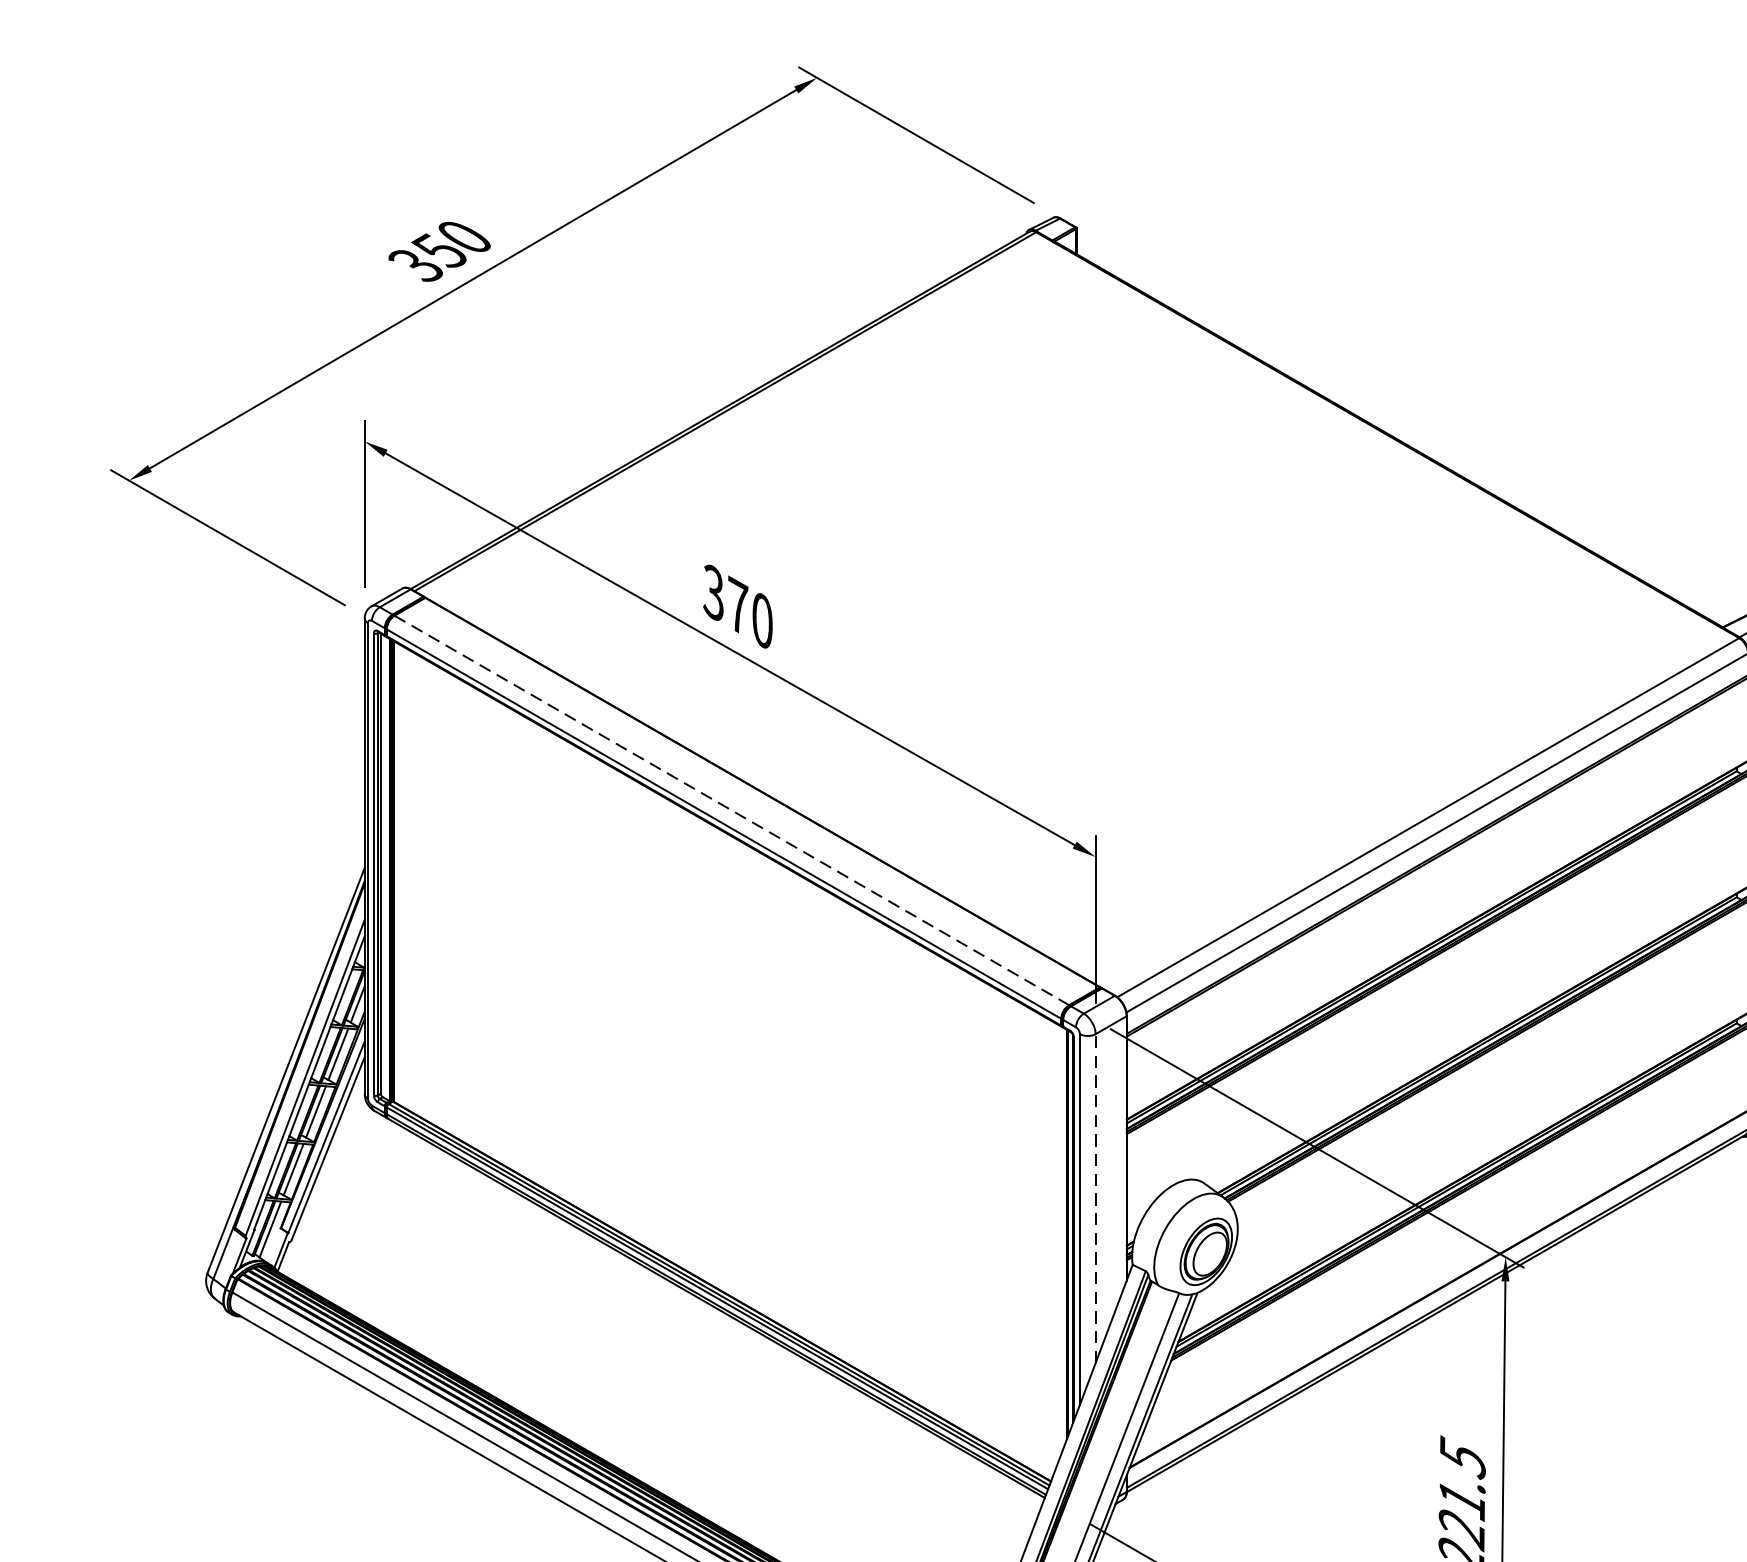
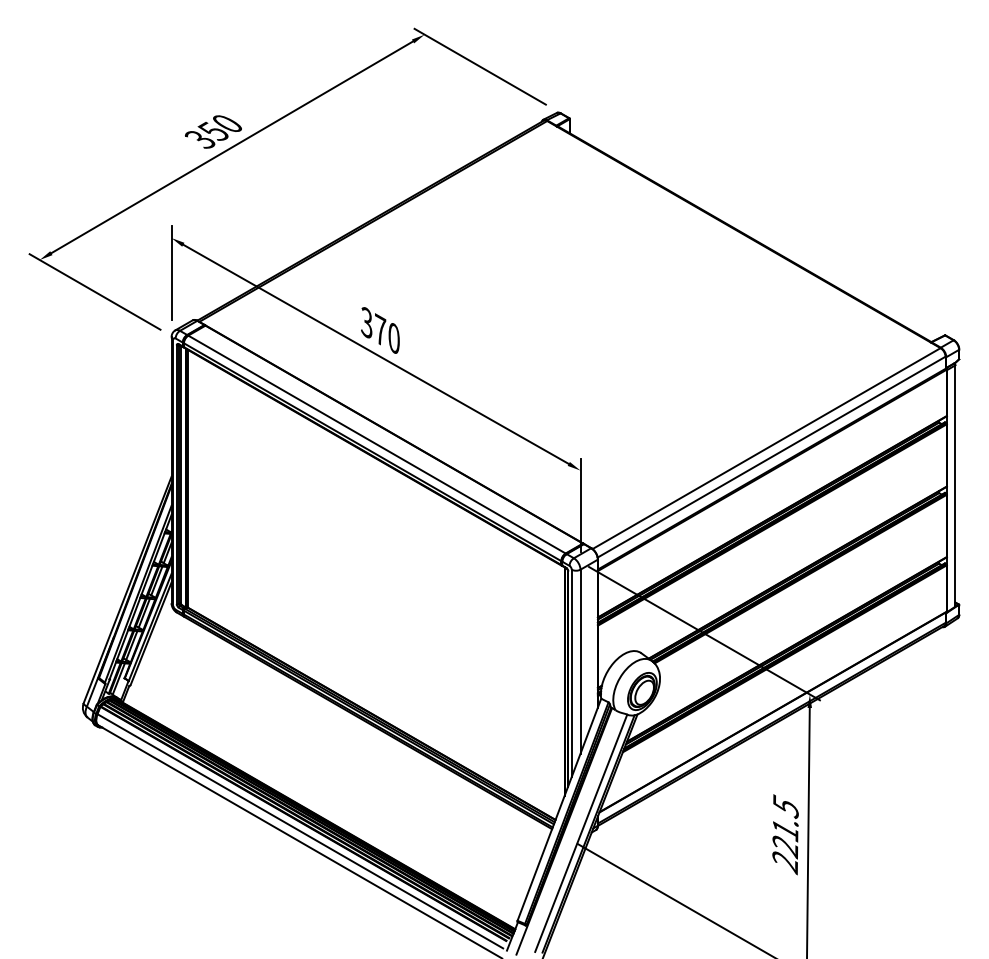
line: (730, 810) -> (376, 444), dashed -> solid
line: (1095, 1198) -> (580, 661), dashed -> solid

